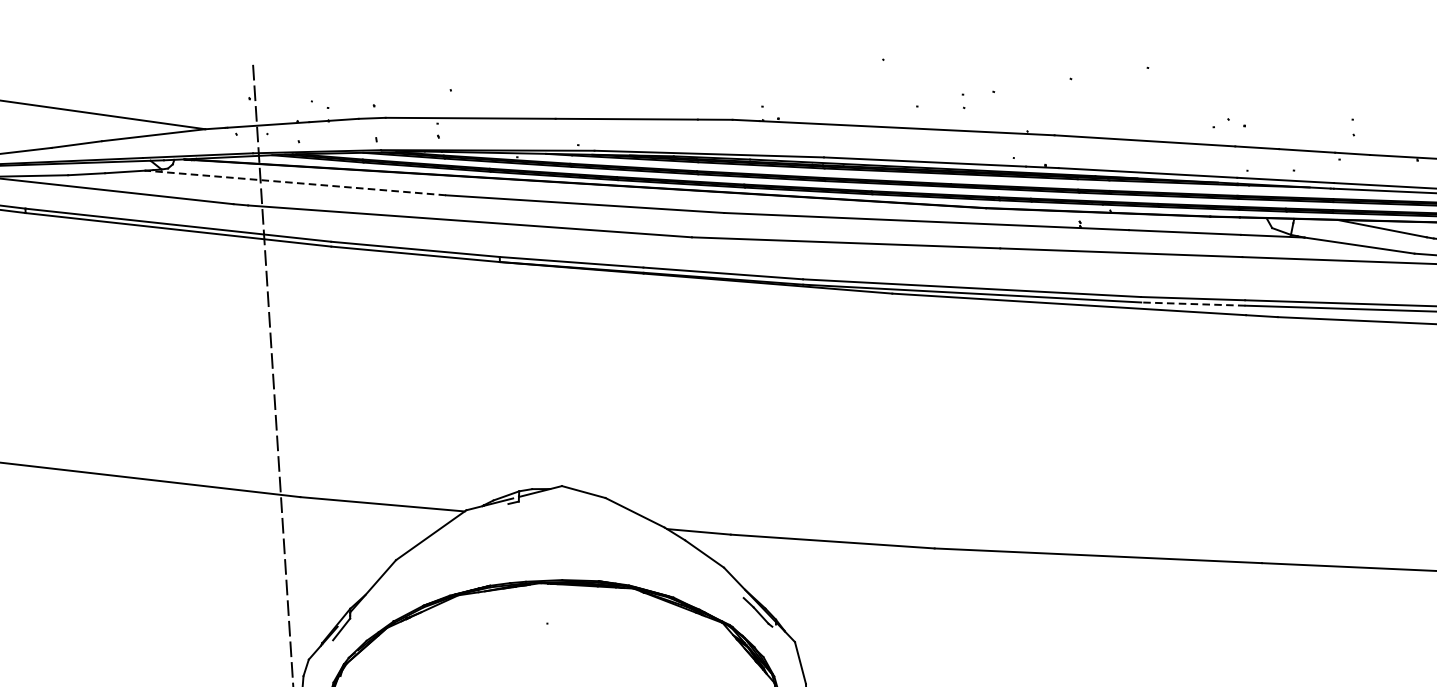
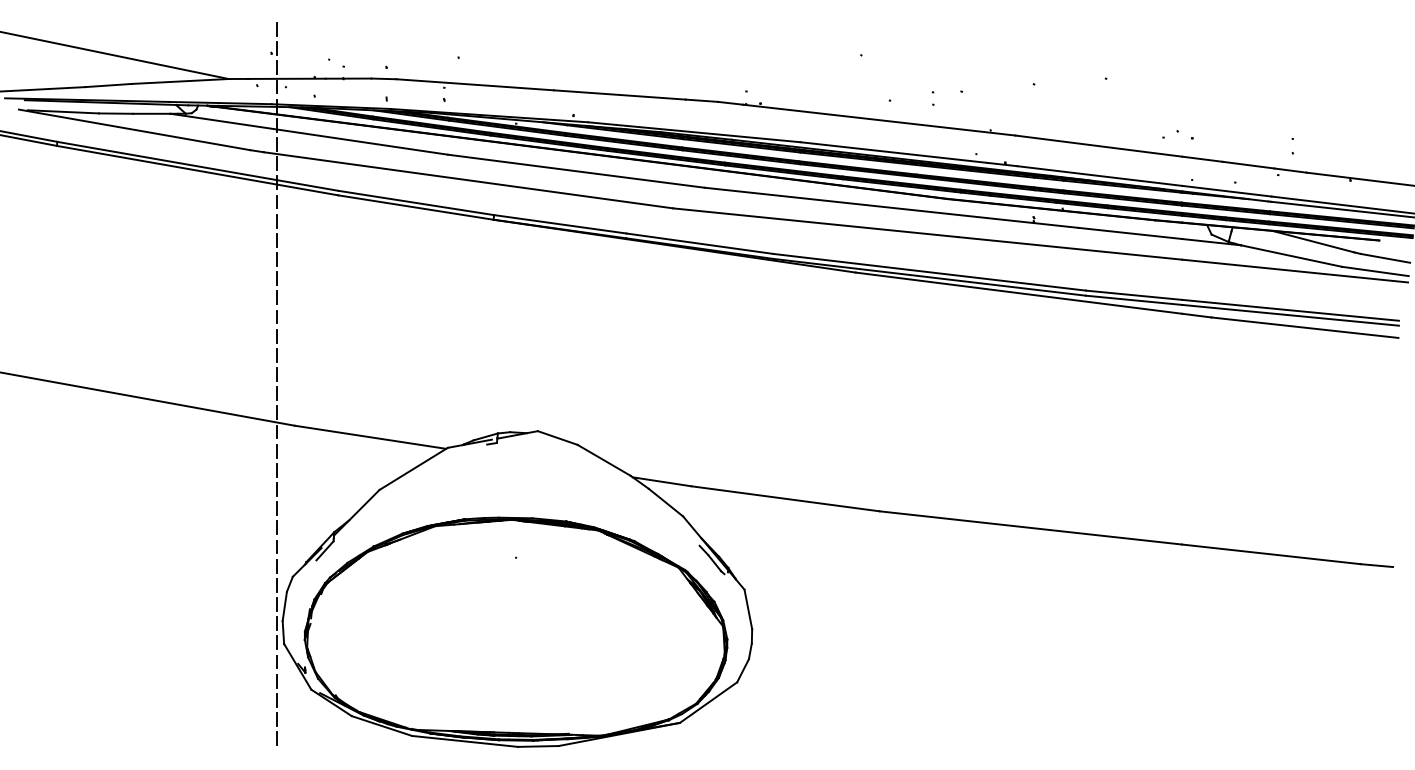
line: (294, 183) -> (308, 134), dashed -> solid
line: (1192, 304) -> (1133, 300), dashed -> solid

